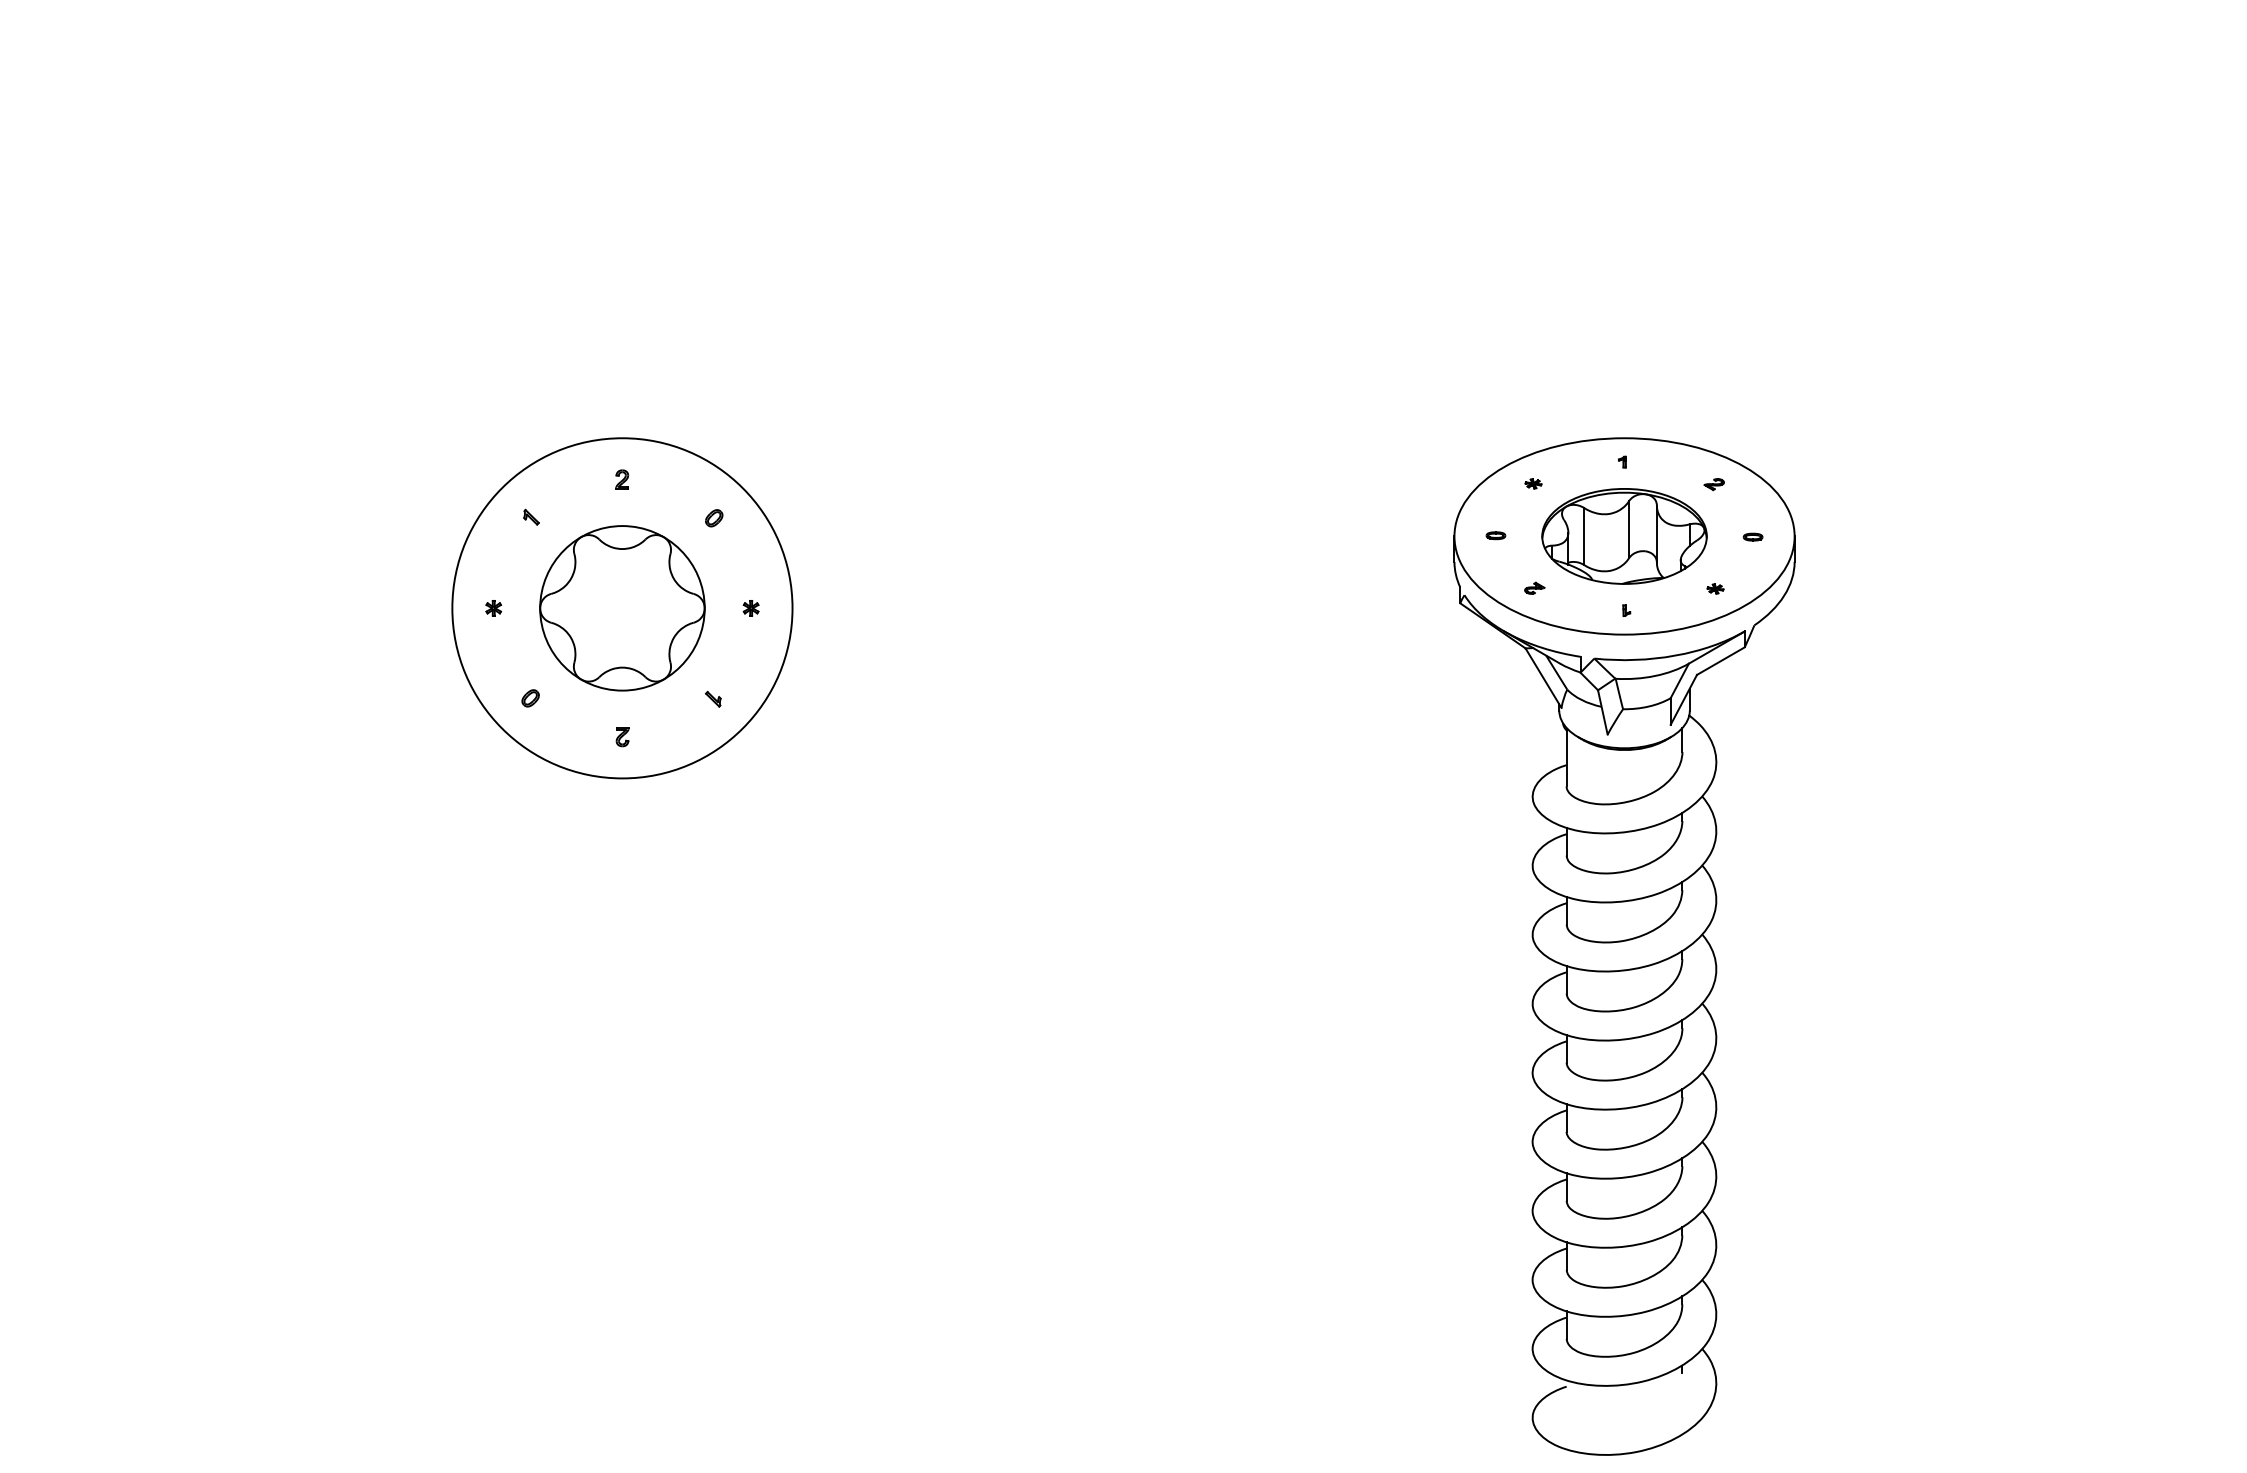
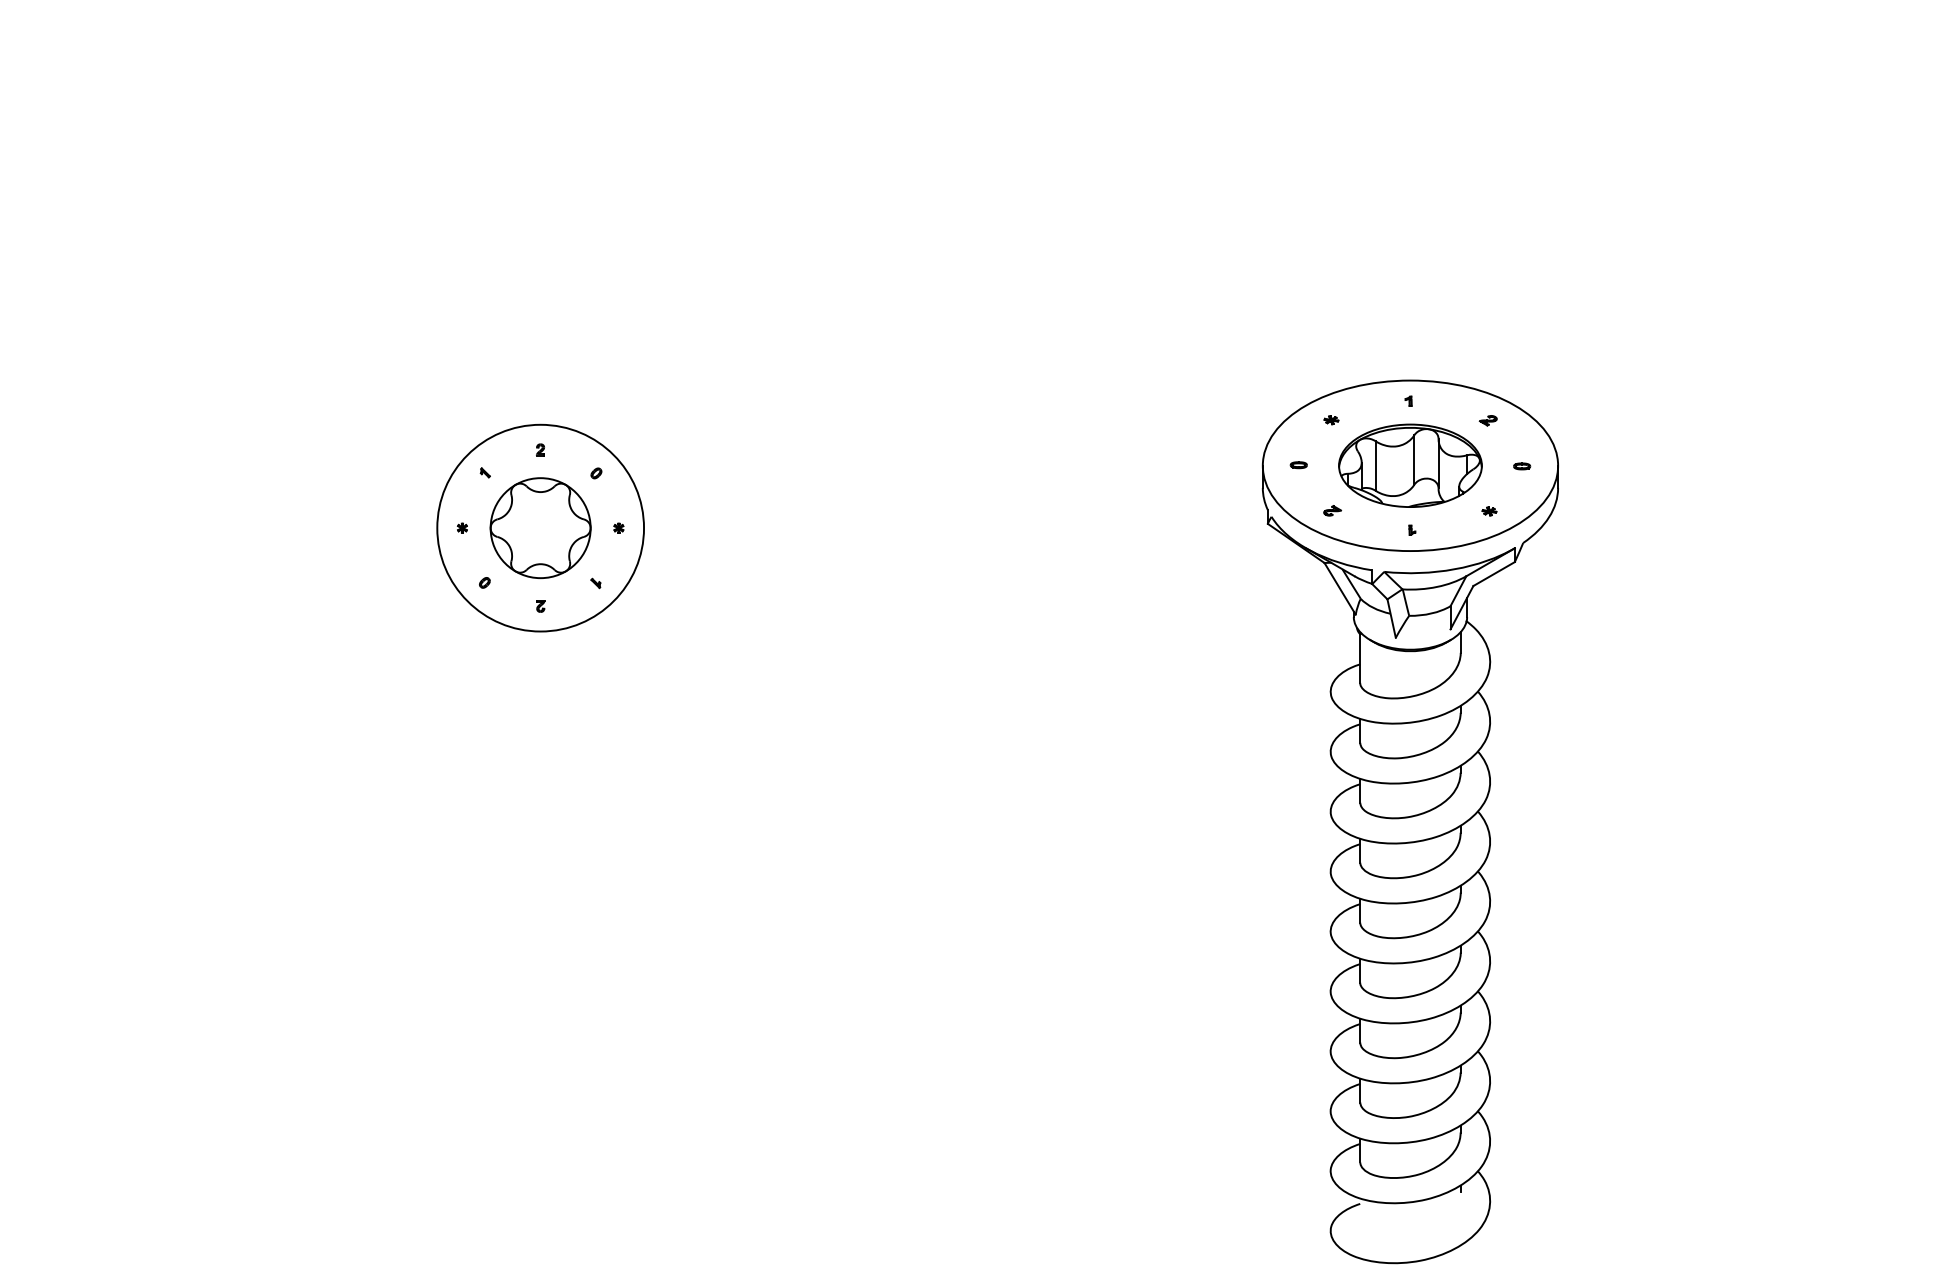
part: (622, 607) -> (540, 527), size x0.7

